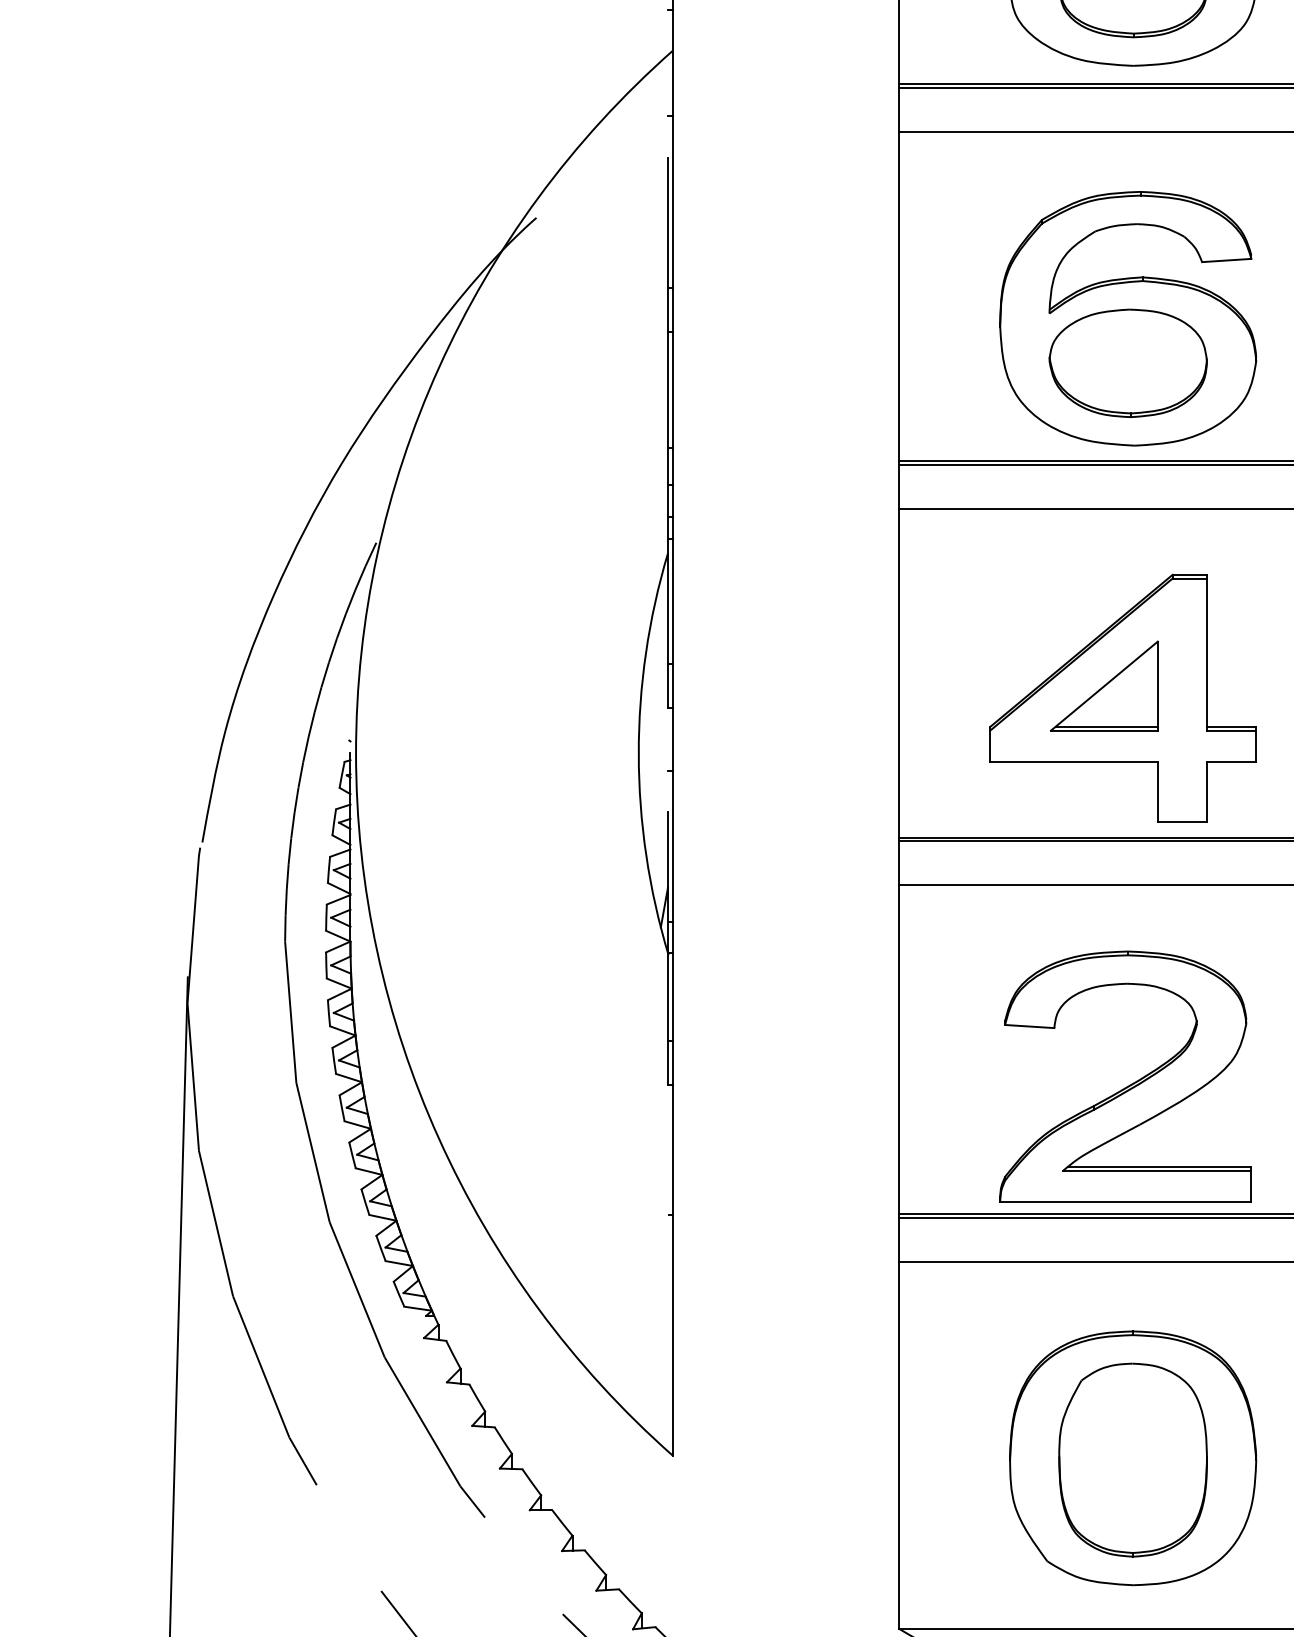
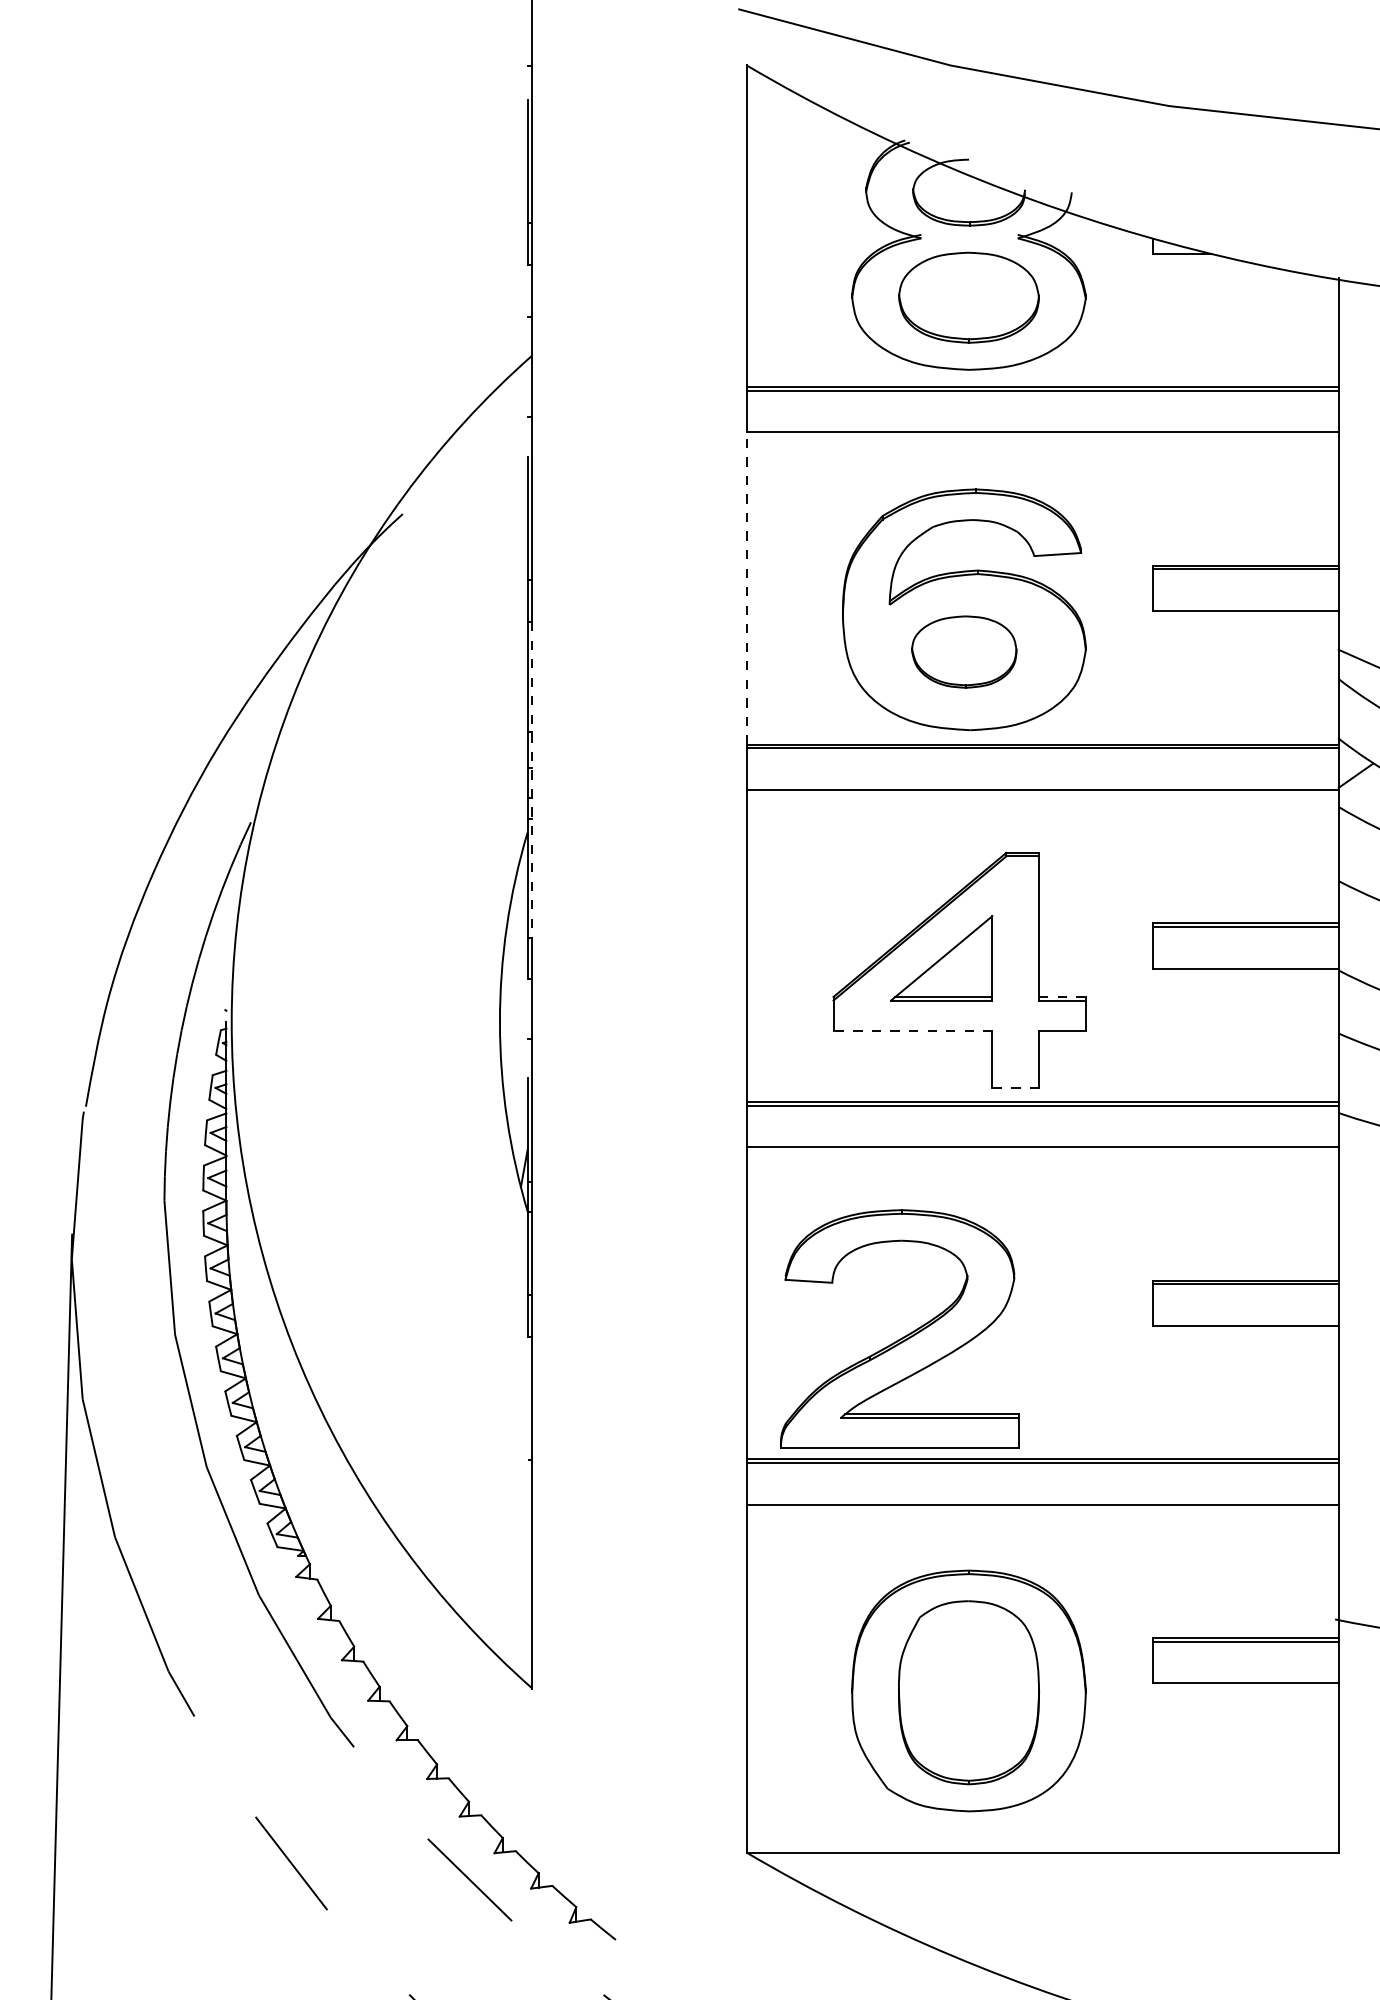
line: (898, 295) -> (746, 587), solid -> dashed
part: (1127, 362) -> (963, 651), size x0.7
line: (673, 497) -> (532, 779), solid -> dashed
line: (1231, 726) -> (1062, 996), solid -> dashed
line: (1073, 762) -> (912, 1030), solid -> dashed
line: (1182, 822) -> (1015, 1087), solid -> dashed
part: (1129, 1084) -> (903, 1336), moved

